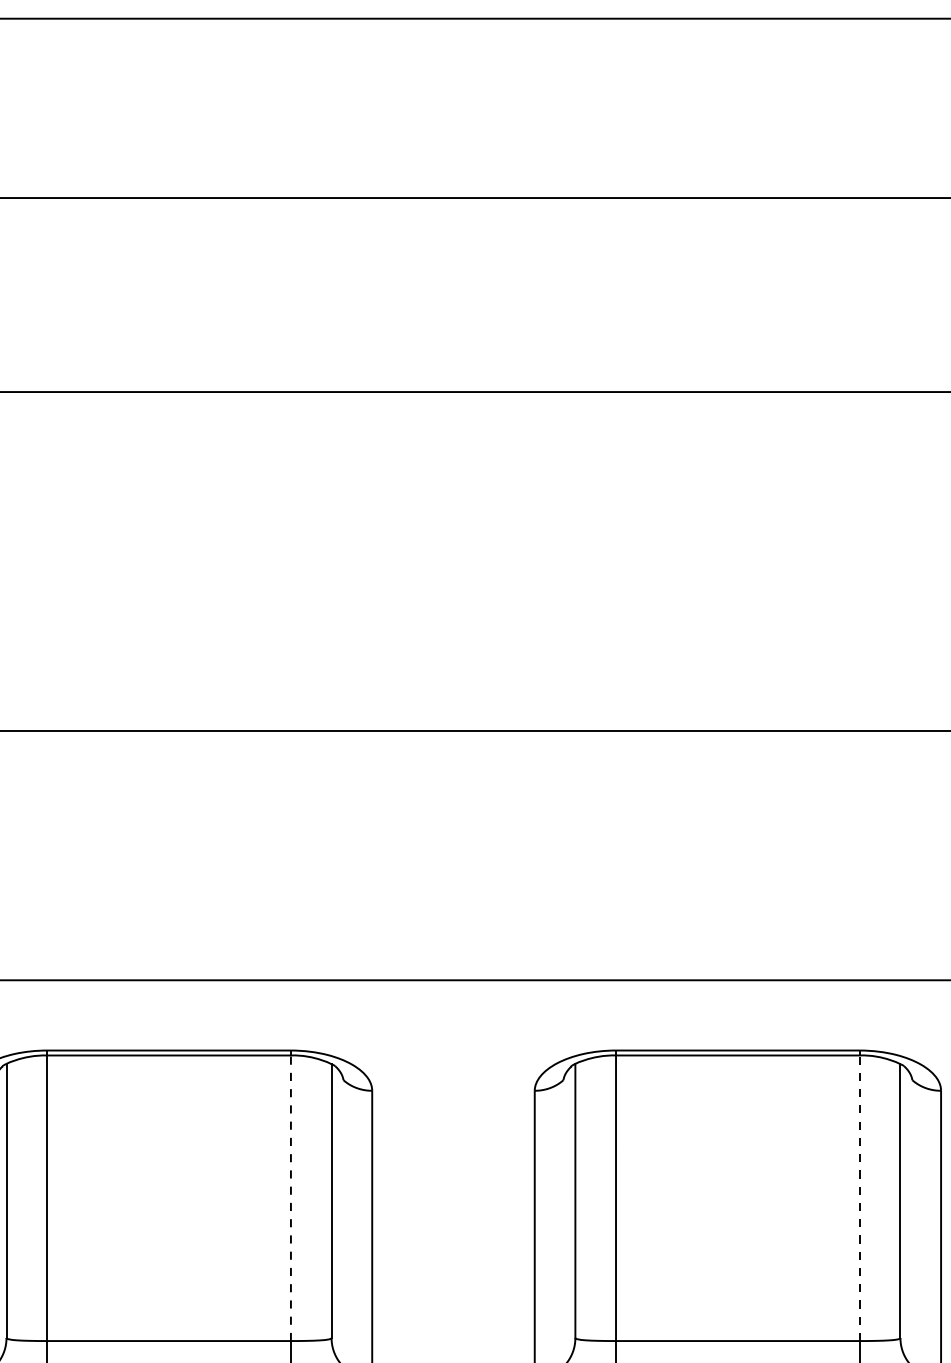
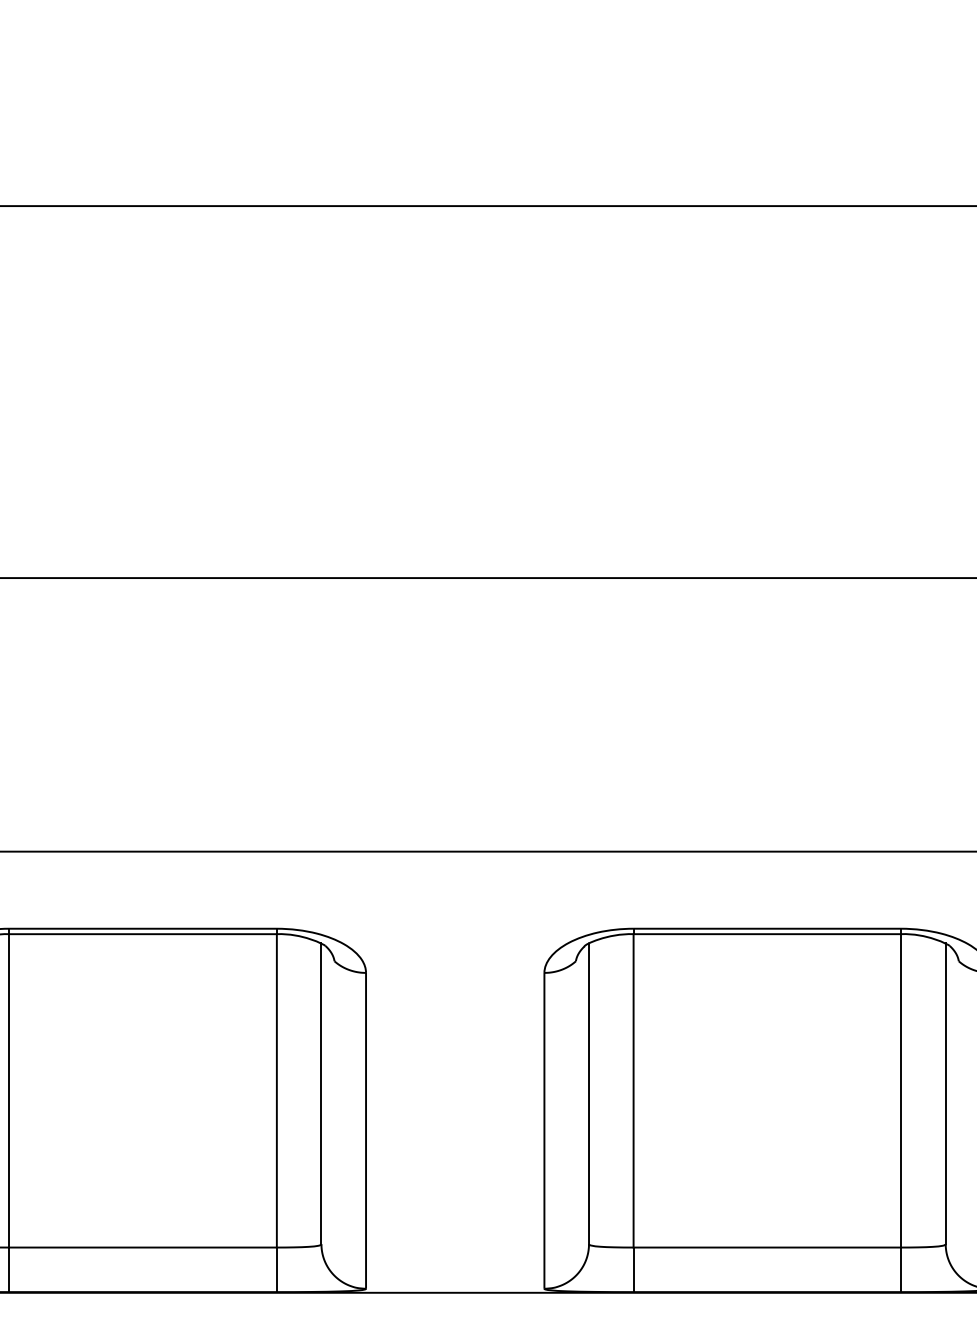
line: (290, 1198) -> (276, 1091), dashed -> solid
line: (859, 1198) -> (900, 1091), dashed -> solid

